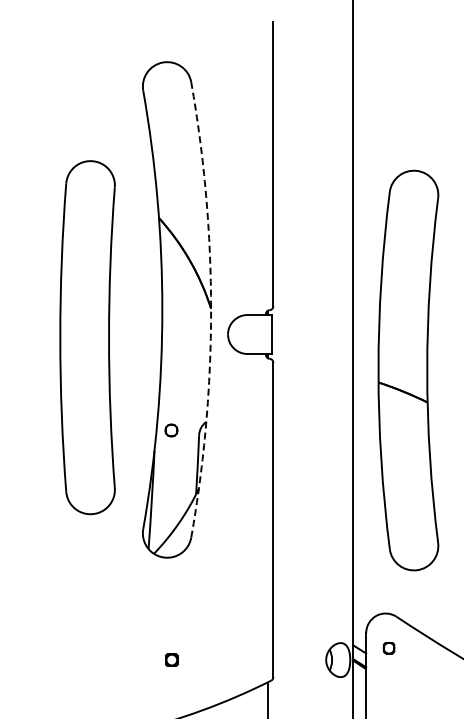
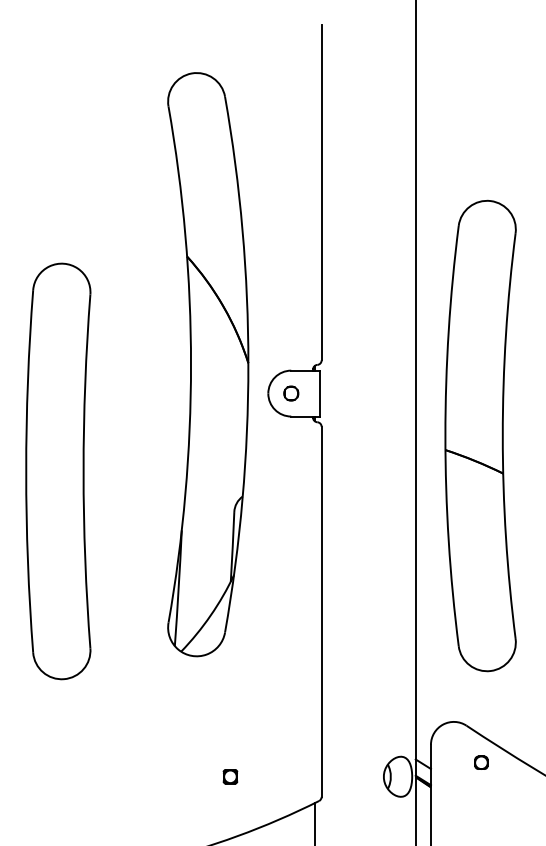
arc: (211, 309) -> (248, 364), dashed -> solid
part: (87, 337) -> (58, 471), moved
circle: (171, 430) -> (291, 393), moved
part: (388, 648) -> (480, 763), moved
part: (171, 659) -> (230, 776), moved

